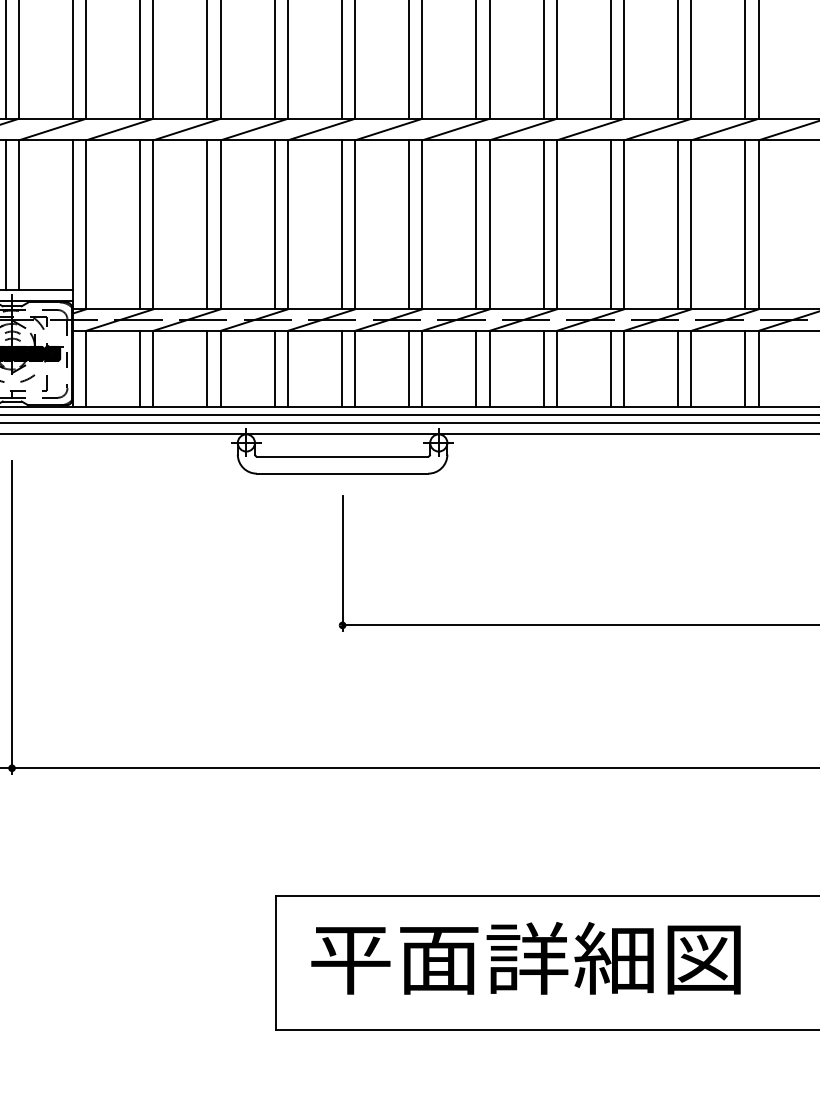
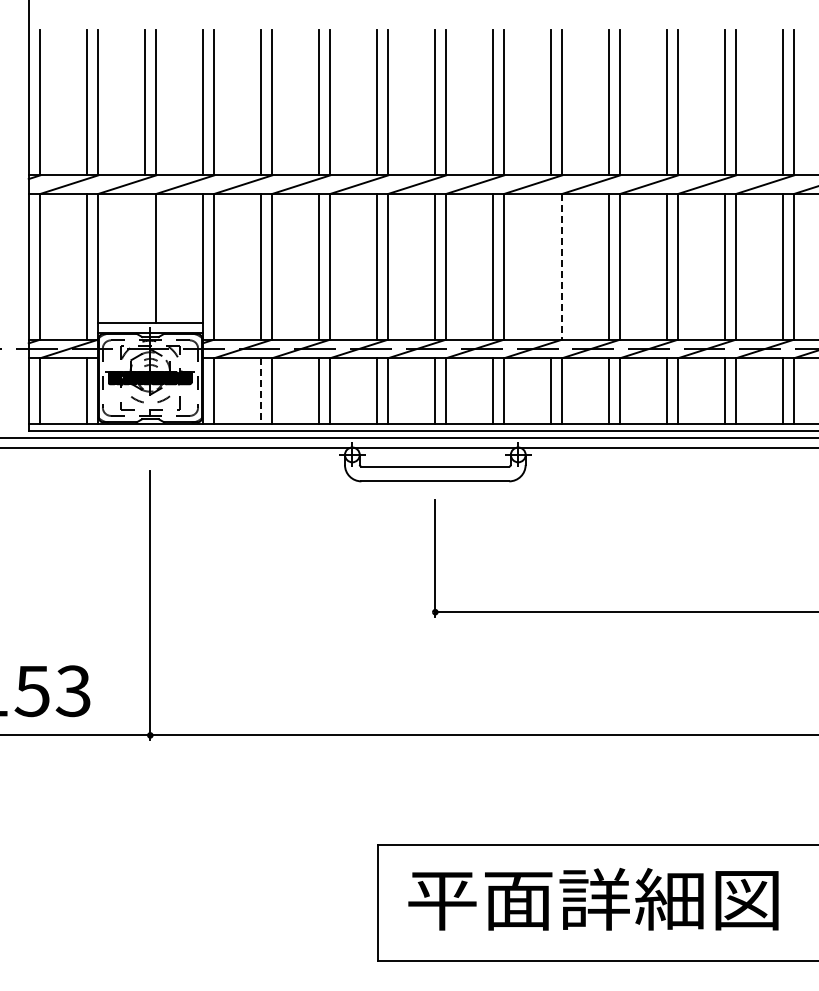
line: (5, 215) -> (144, 258), removed
line: (476, 224) -> (550, 266), removed
line: (490, 224) -> (562, 266), solid -> dashed
line: (139, 368) -> (260, 390), solid -> dashed

